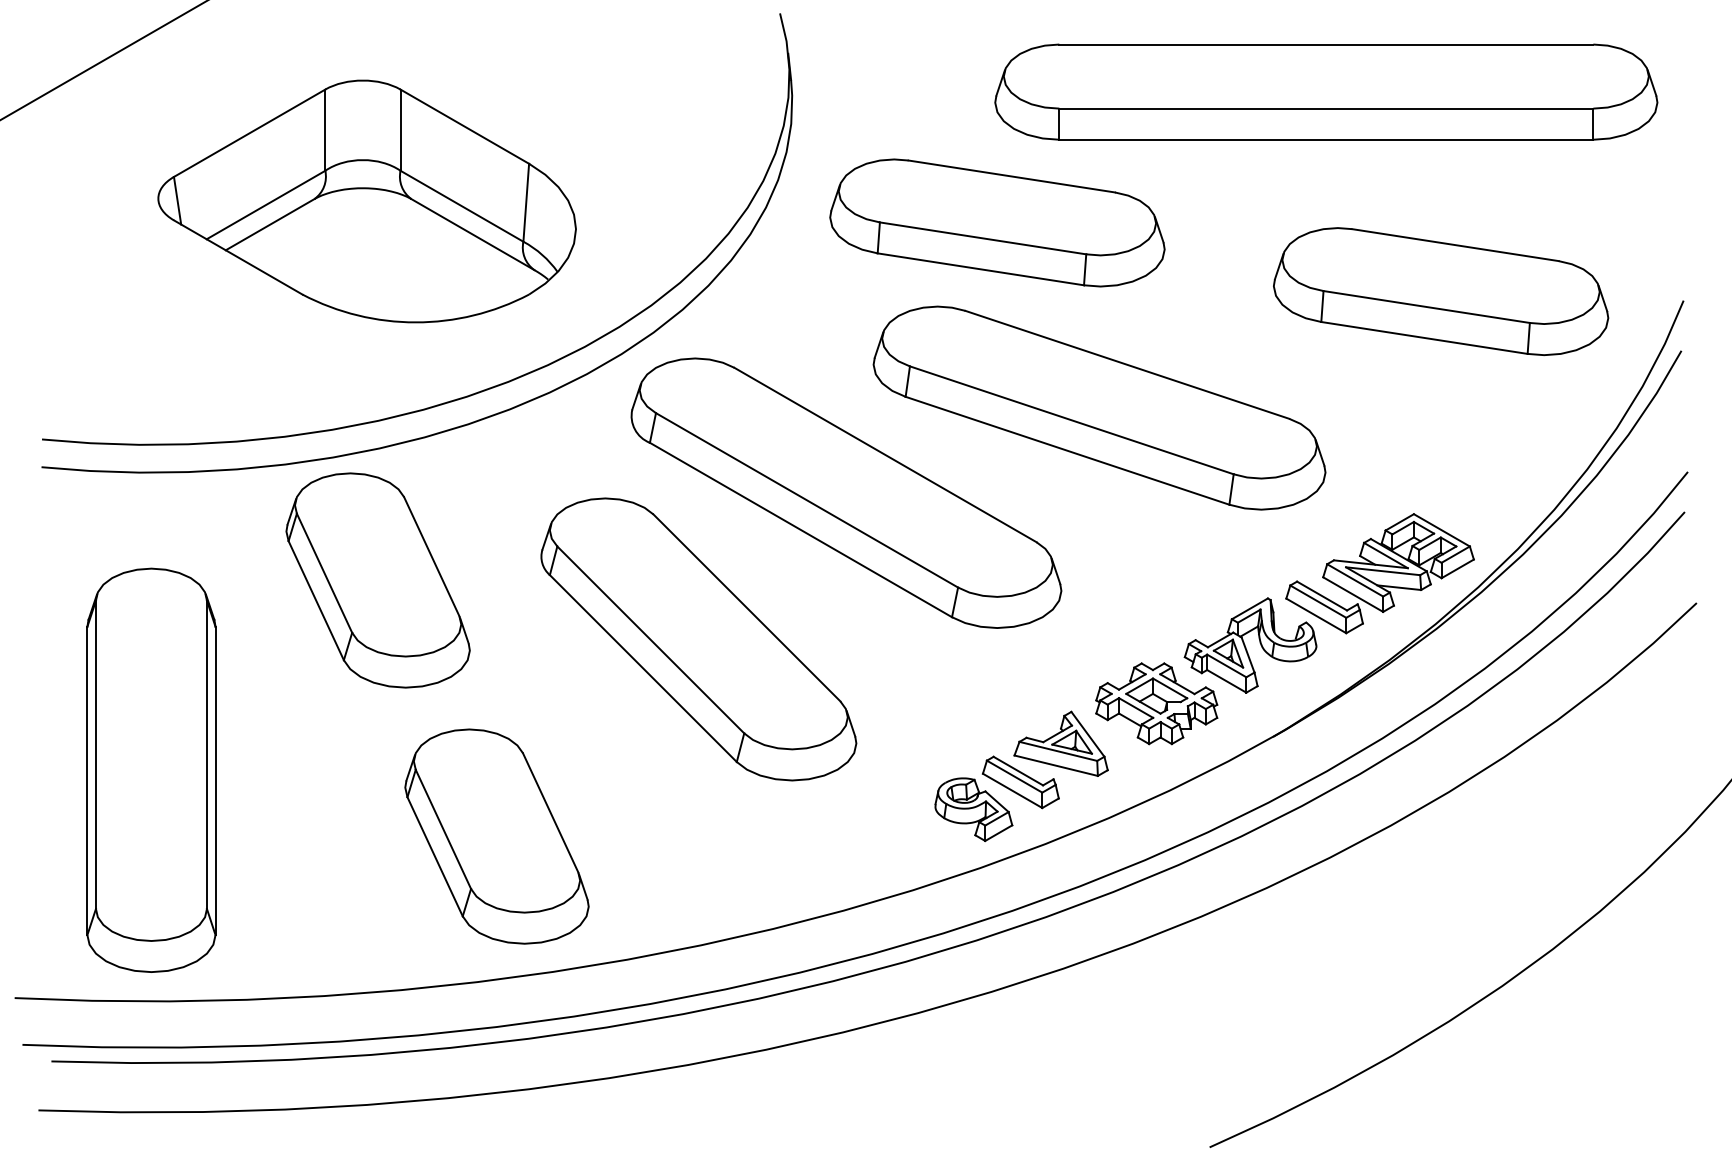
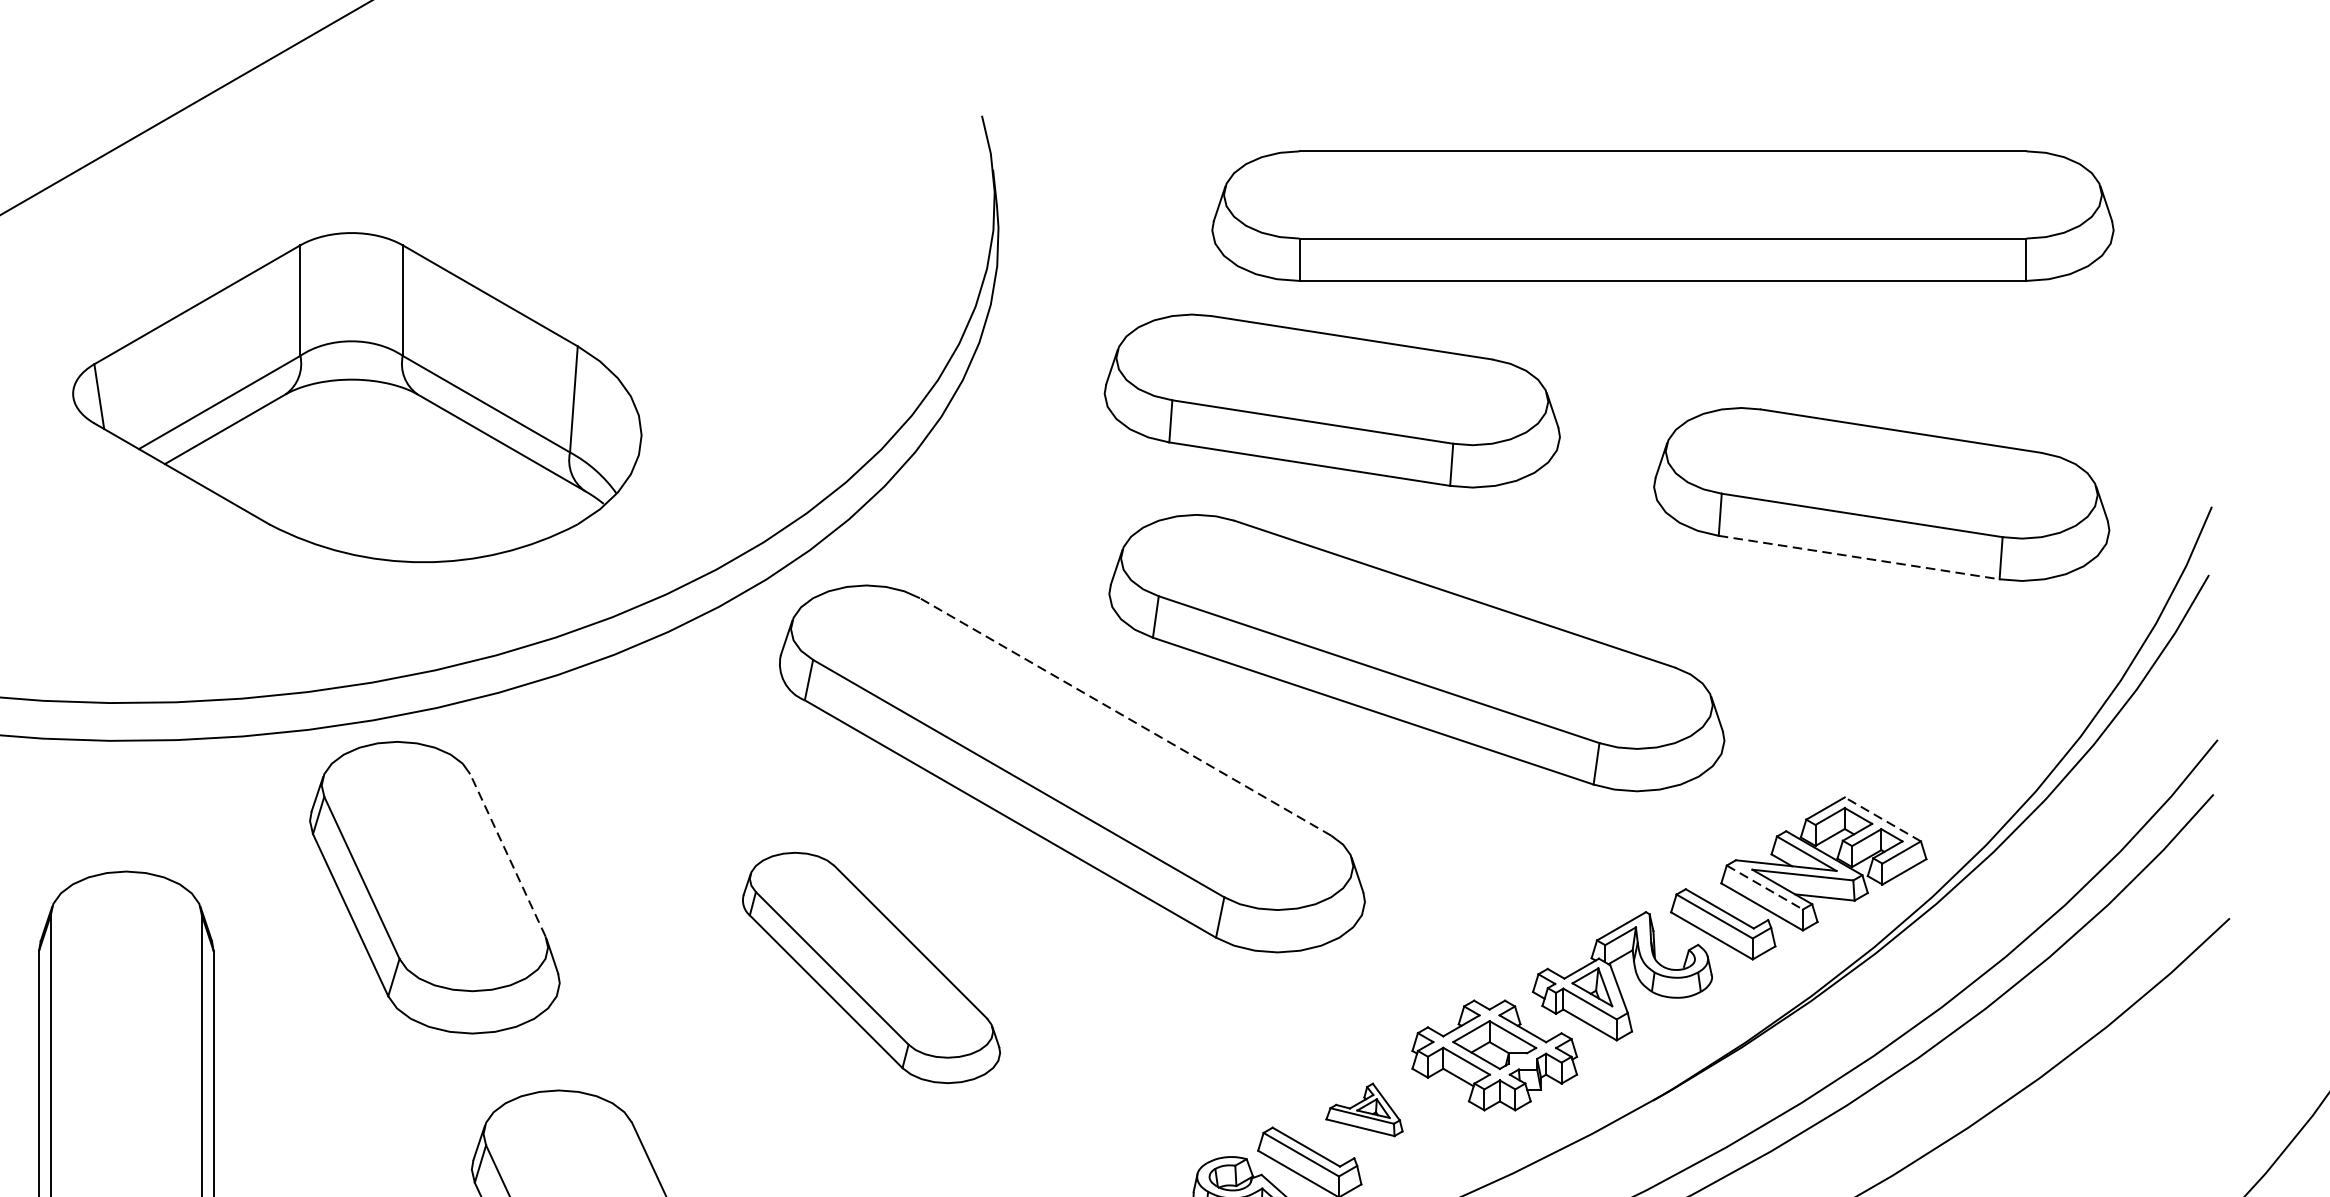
part: (1326, 91) -> (1663, 215), moved
part: (366, 201) -> (356, 397), moved
part: (997, 222) -> (1332, 400), moved
line: (1424, 338) -> (1859, 558), solid -> dashed
line: (885, 454) -> (1125, 716), solid -> dashed
line: (1441, 530) -> (1882, 819), solid -> dashed
line: (431, 556) -> (507, 855), solid -> dashed
line: (1355, 580) -> (1765, 887), solid -> dashed
part: (698, 639) -> (870, 968), size x0.6
part: (1060, 743) -> (1363, 1109), size x0.6

